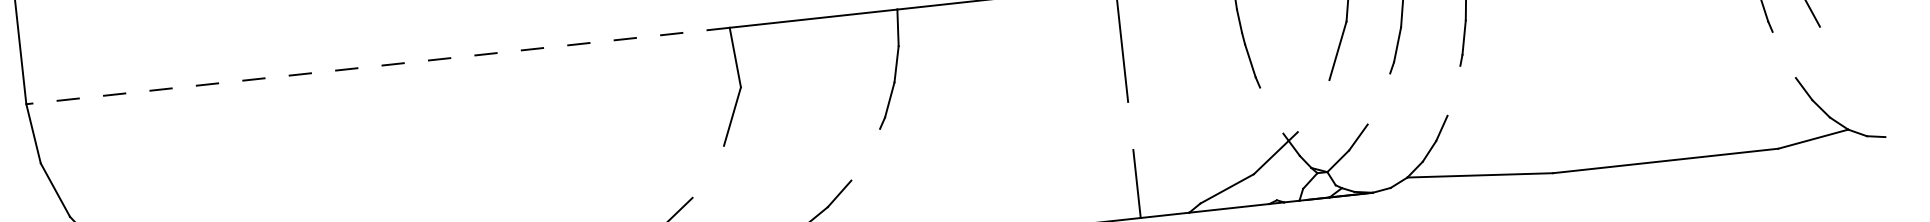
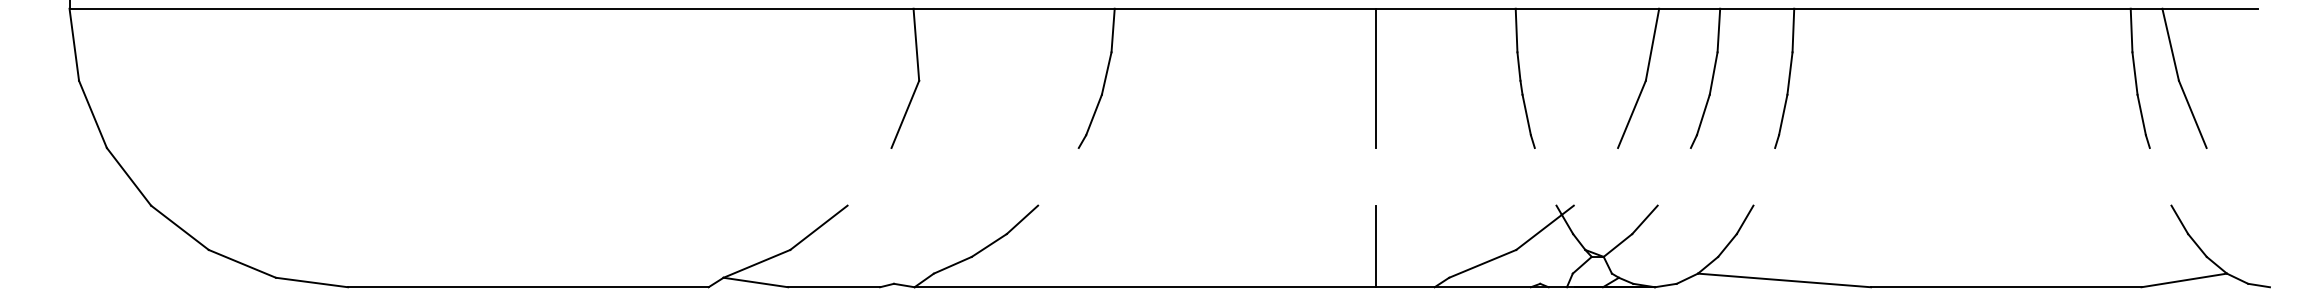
line: (377, 65) -> (491, 8), dashed -> solid

